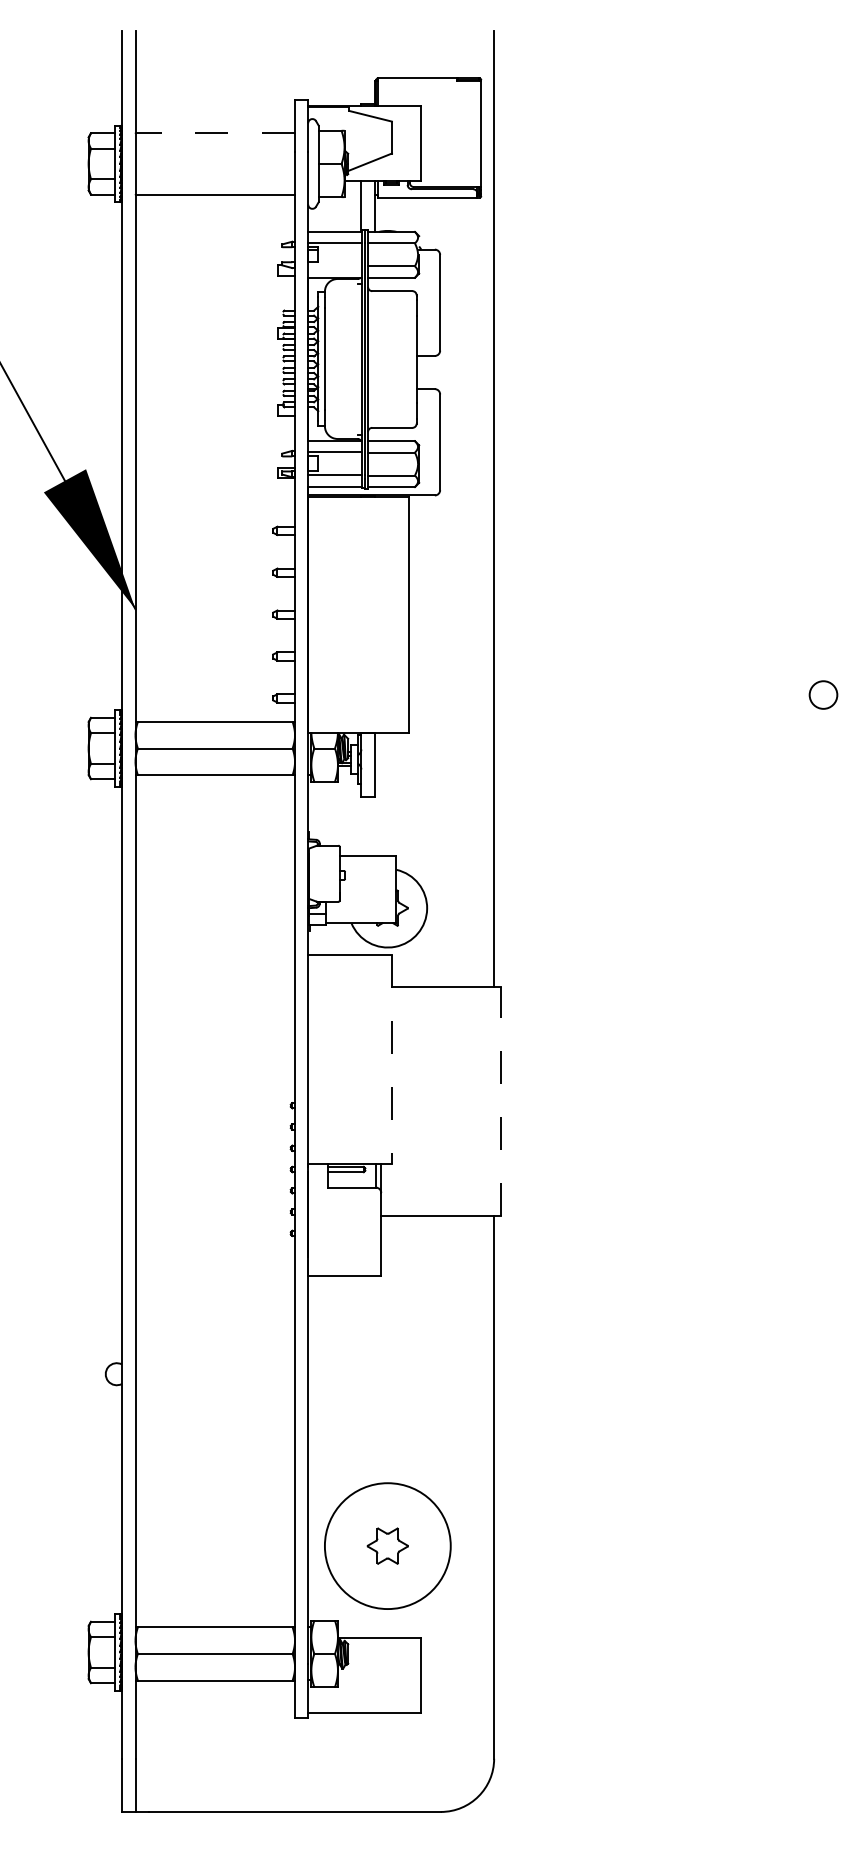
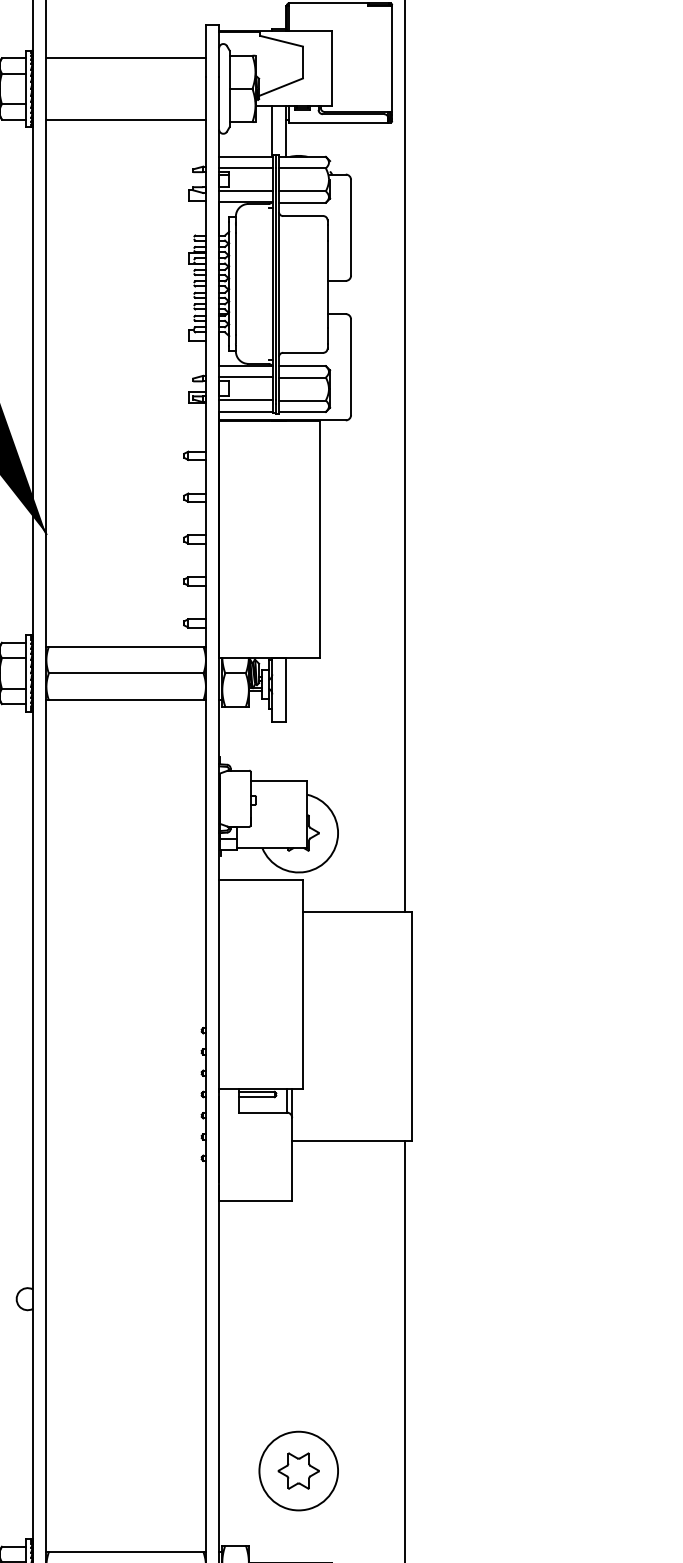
line: (214, 133) -> (125, 58), dashed -> solid
line: (334, 265) -> (245, 190), added
line: (391, 1059) -> (302, 984), dashed -> solid
line: (500, 1101) -> (411, 1026), dashed -> solid
circle: (387, 1545) -> (298, 1470), size x0.62

